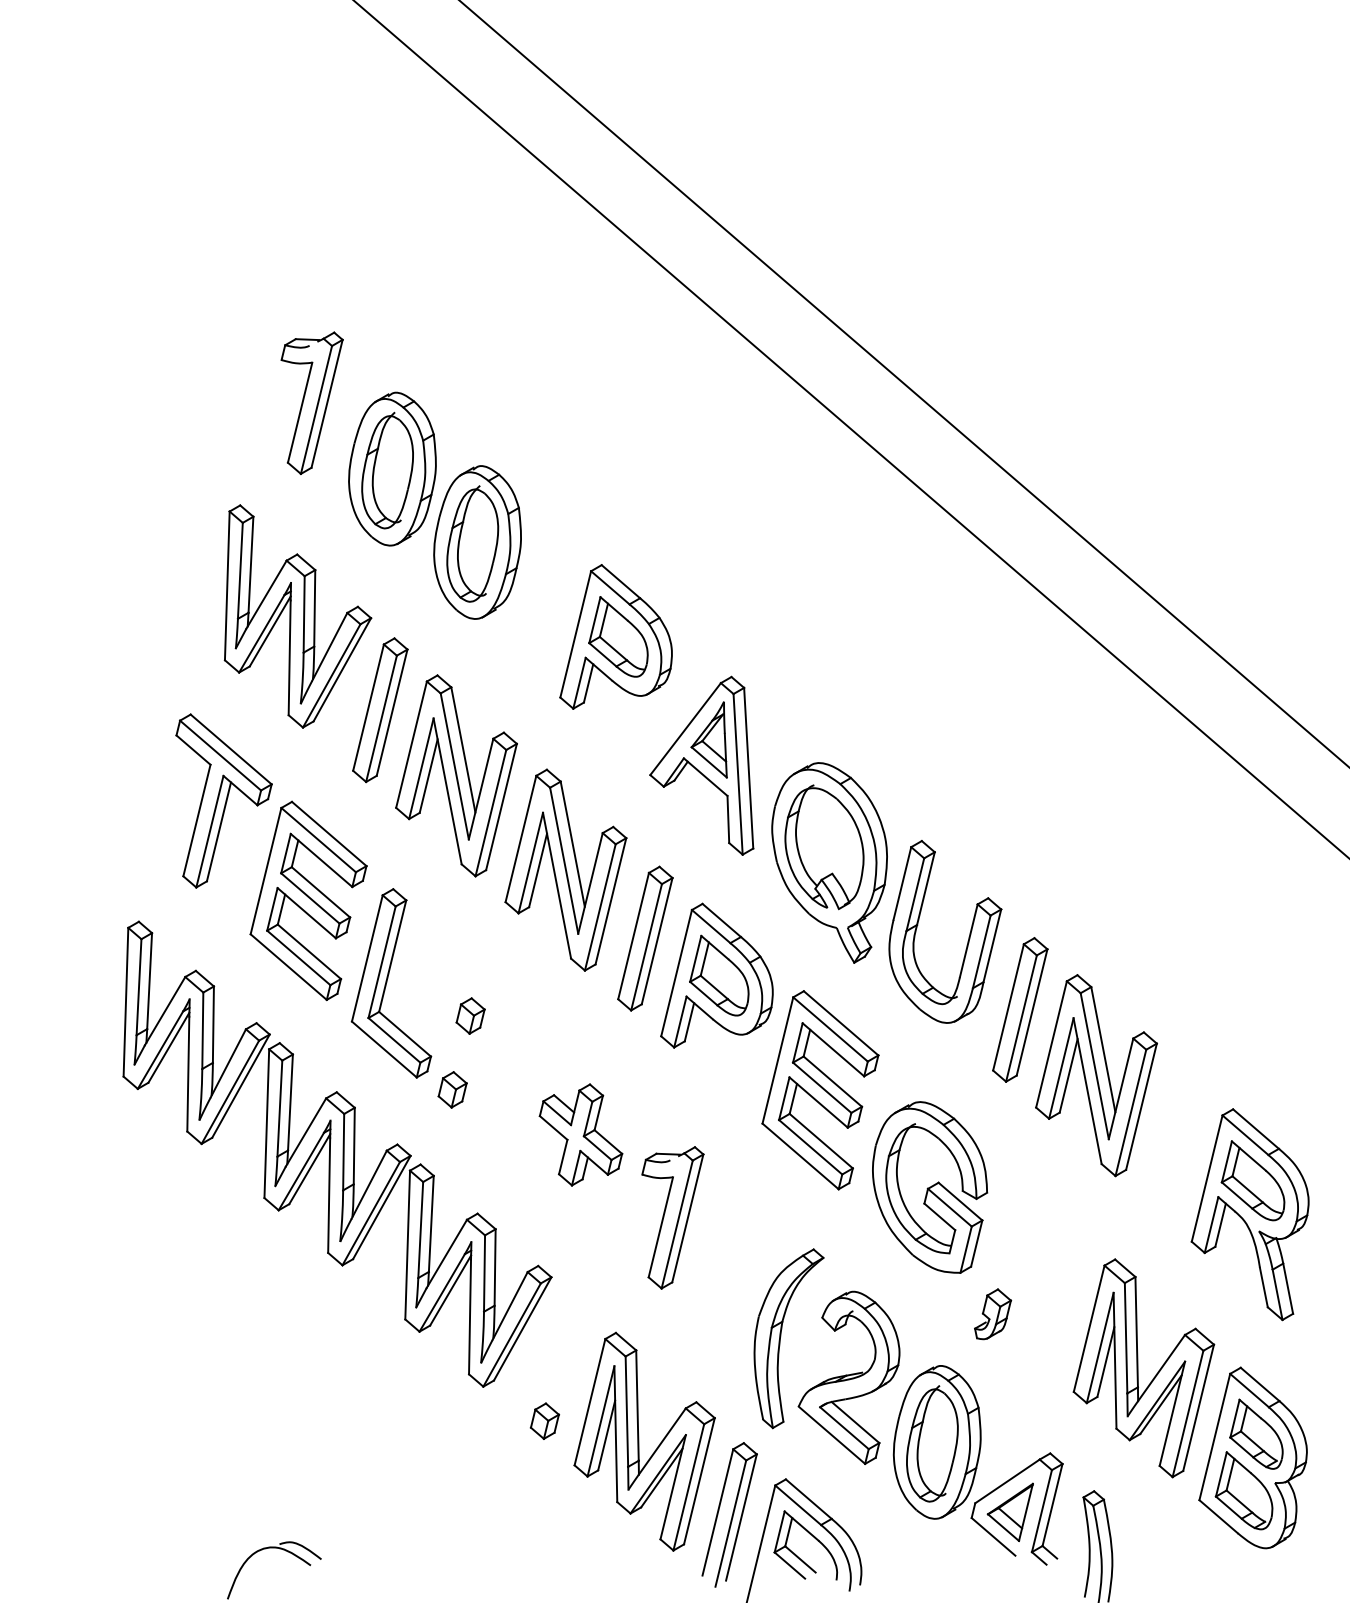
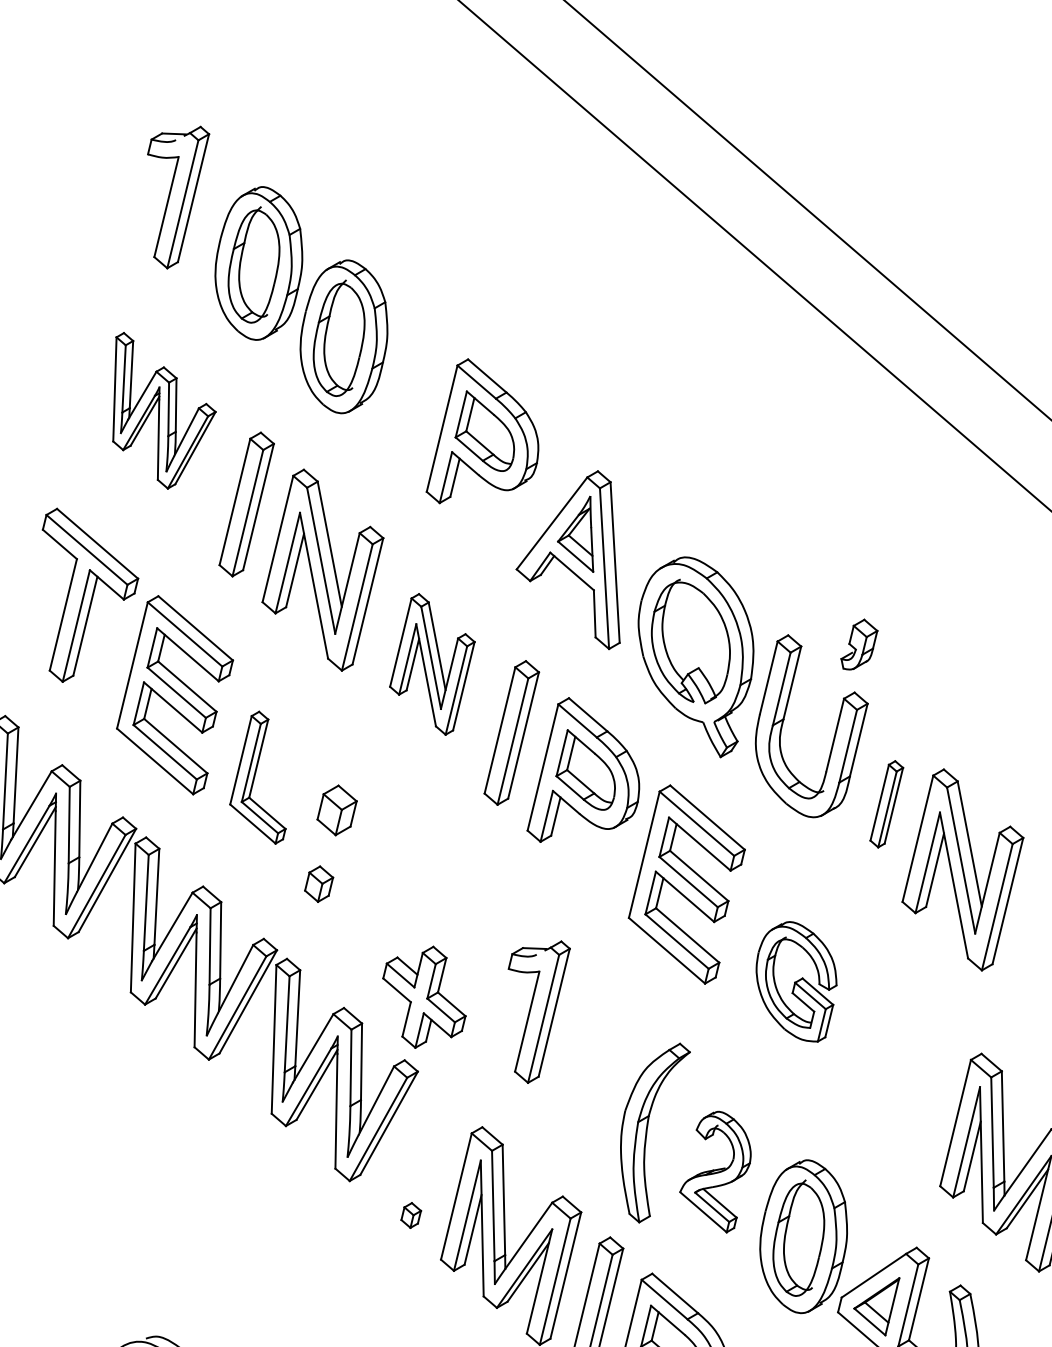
part: (297, 616) -> (163, 410), size x0.7
part: (565, 869) -> (431, 663), size x0.7
part: (391, 983) -> (257, 777), size x0.7
part: (1020, 1009) -> (886, 803), size x0.6
part: (470, 1015) -> (336, 809), size x1.4
part: (580, 1134) -> (423, 996), moved
part: (930, 1187) -> (796, 981), size x0.7
part: (993, 1314) -> (859, 644), moved
part: (848, 1377) -> (714, 1171), size x0.7
part: (544, 1420) -> (410, 1214), size x0.7

